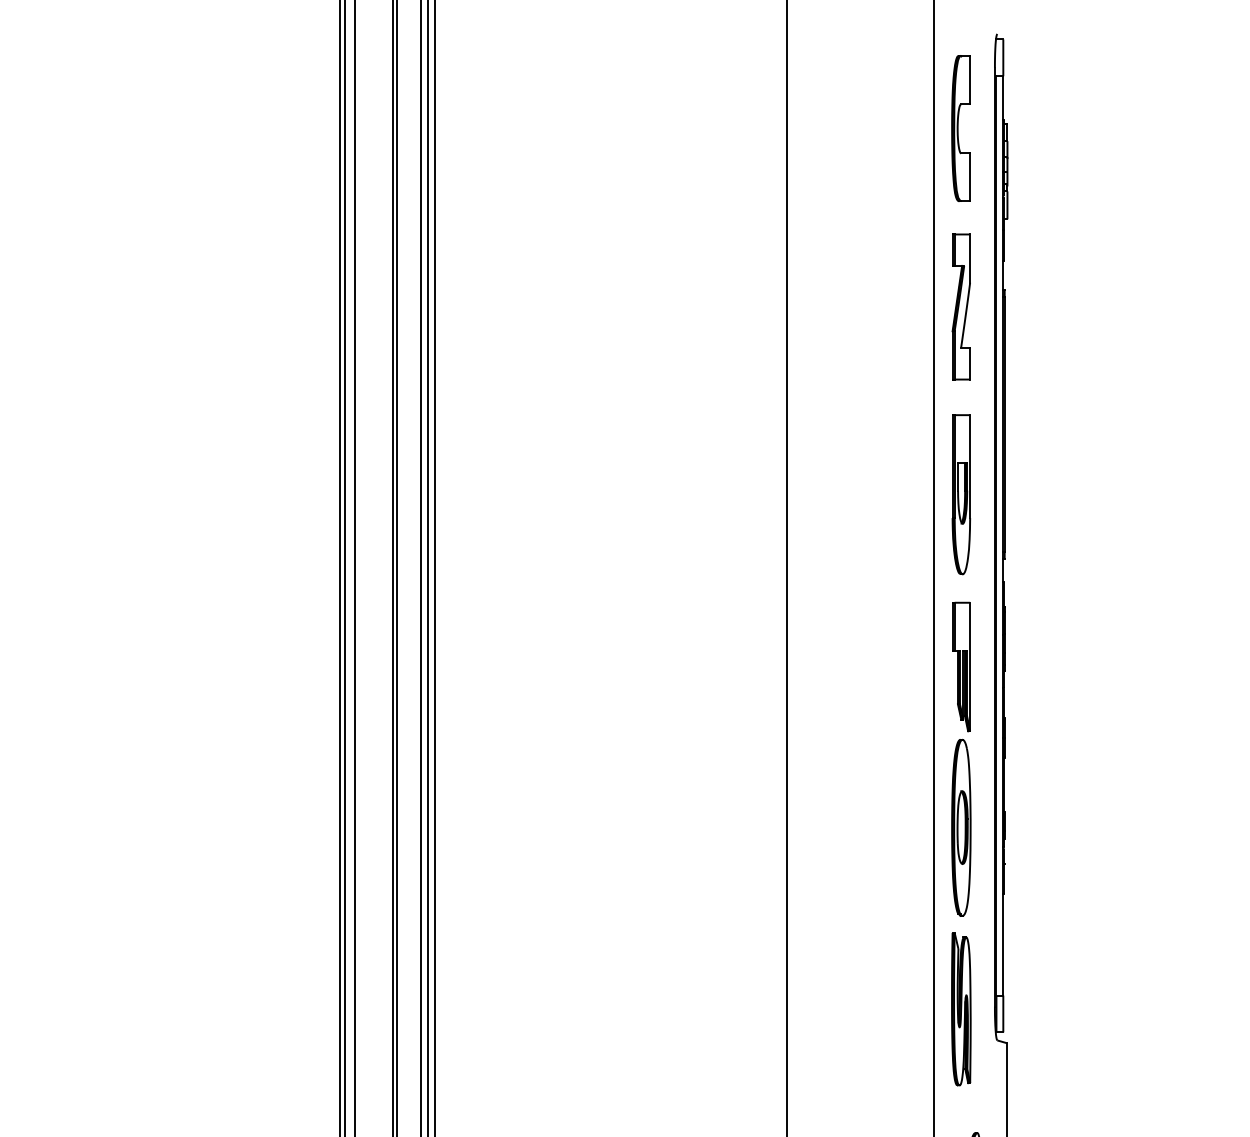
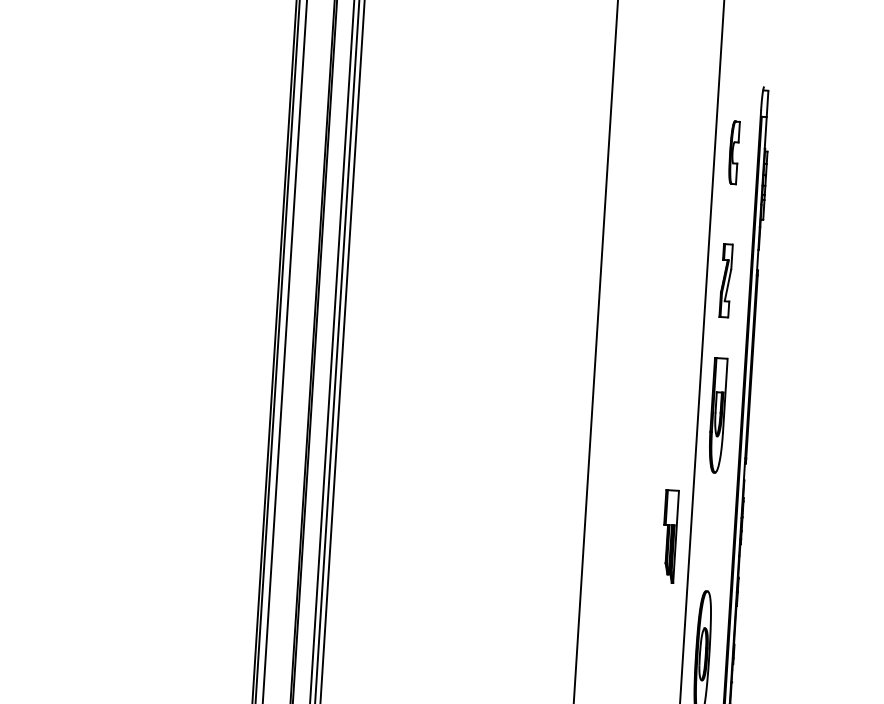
part: (960, 128) -> (733, 152), size x0.6
part: (960, 306) -> (725, 280), size x0.7
part: (961, 666) -> (669, 536), moved

